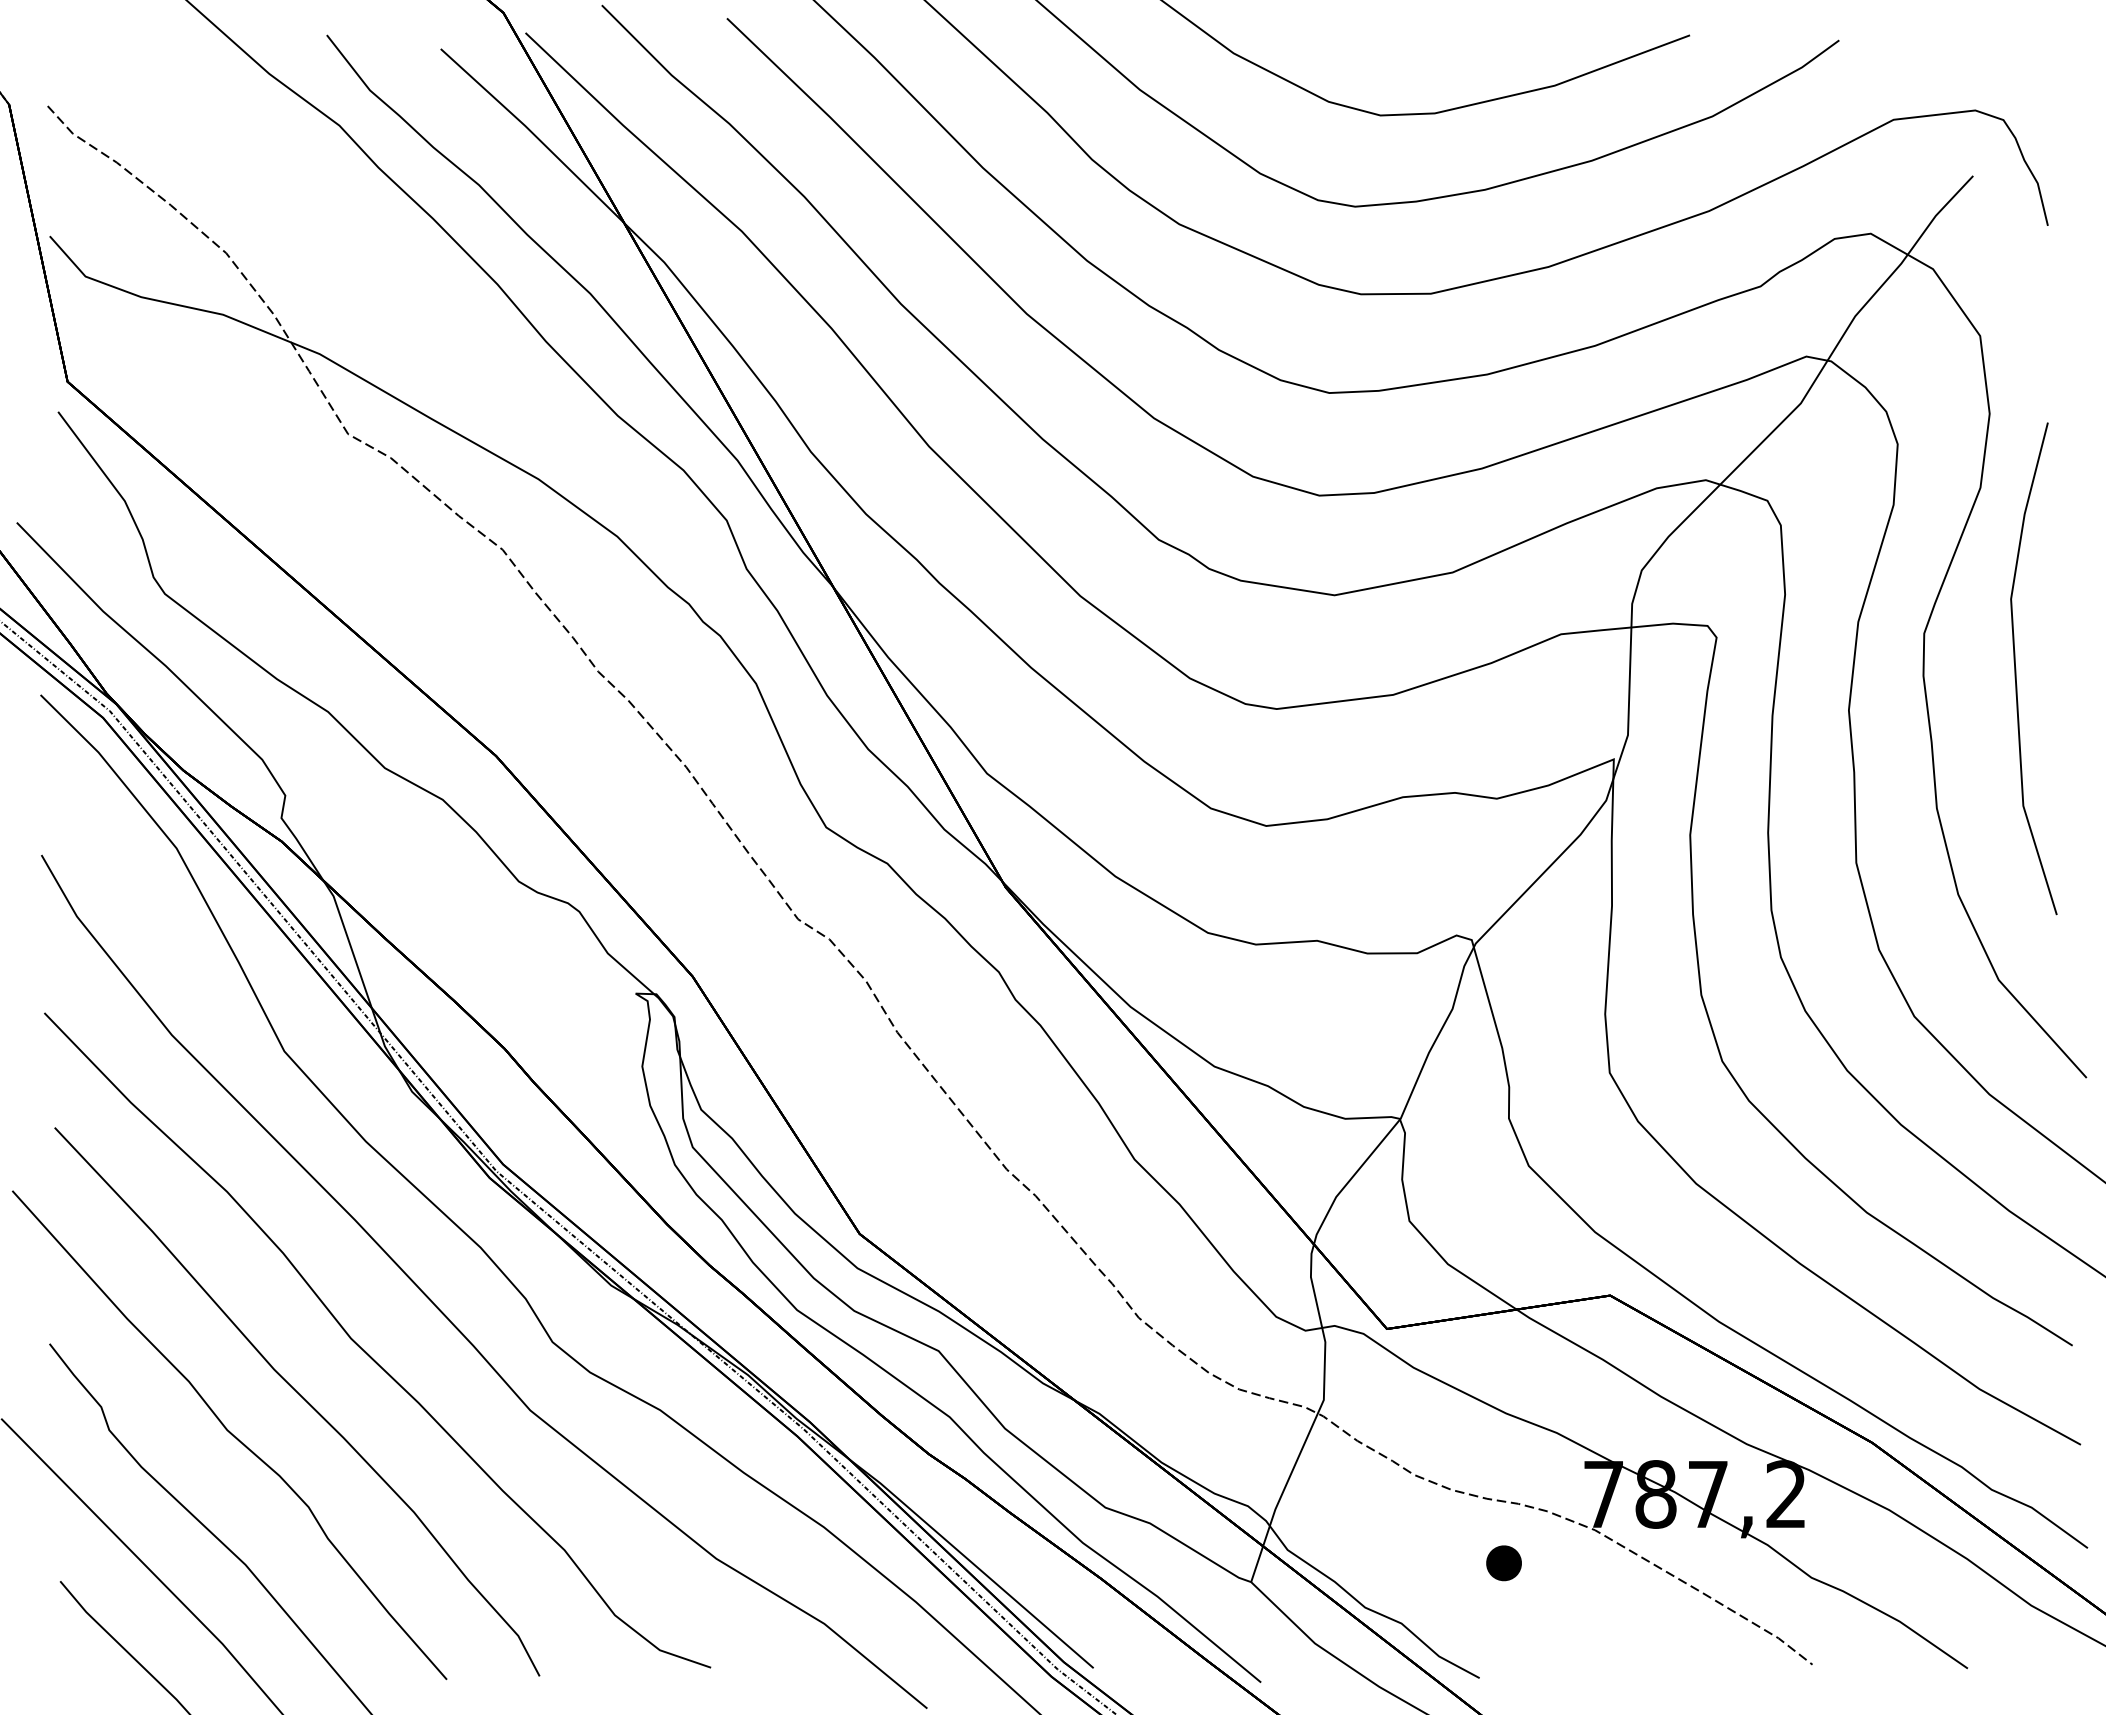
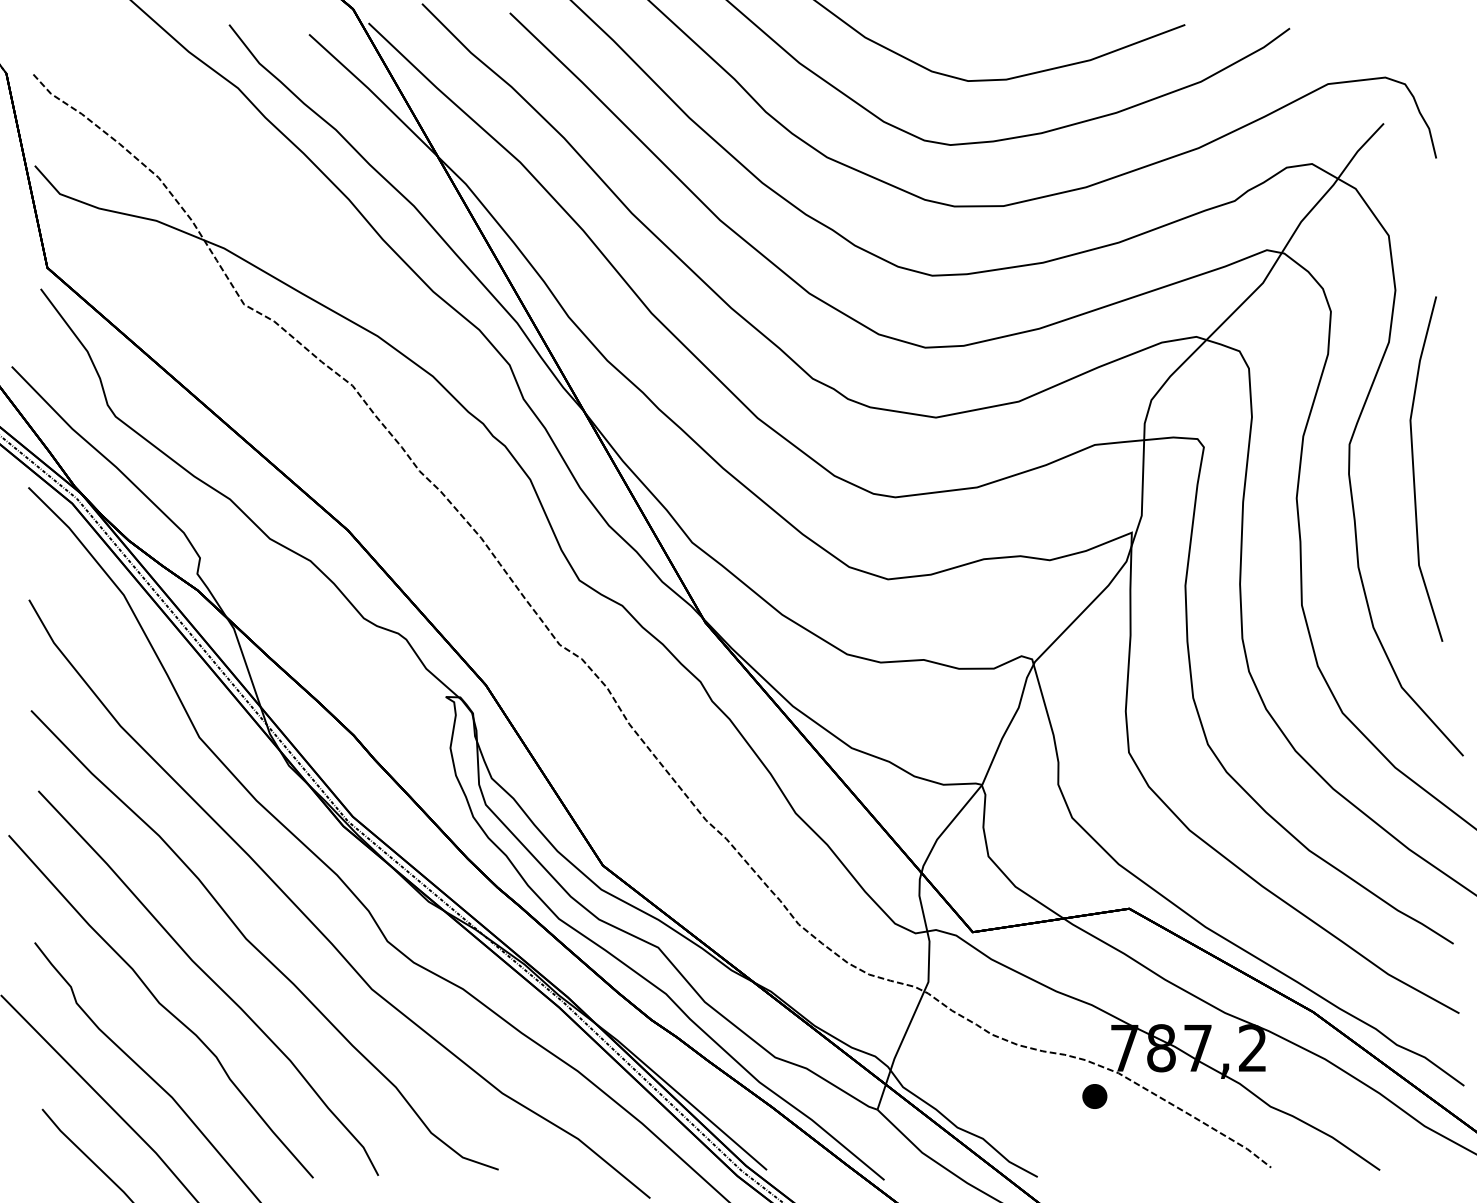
part: (1503, 1563) -> (1094, 1096), moved

